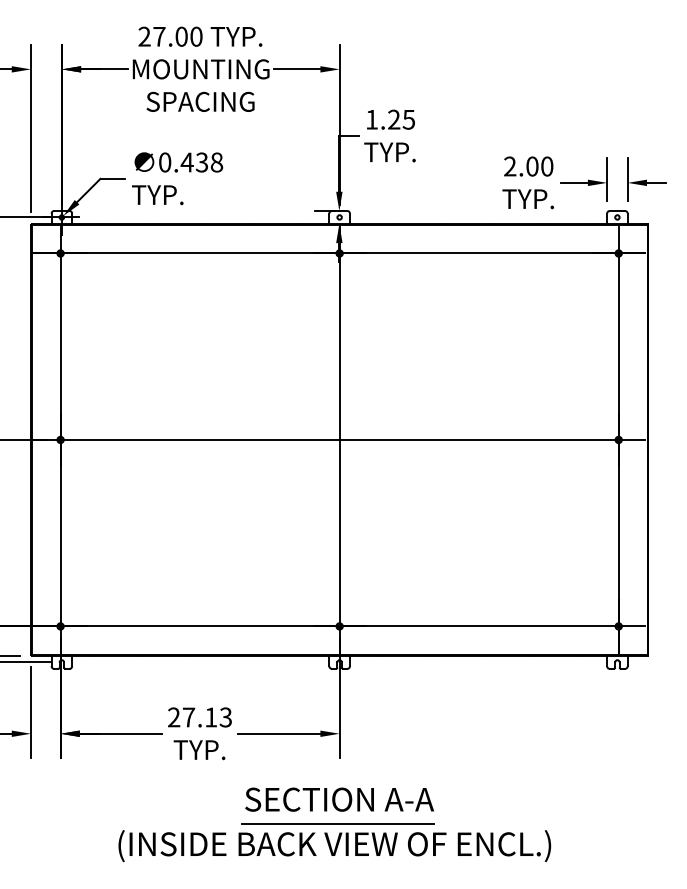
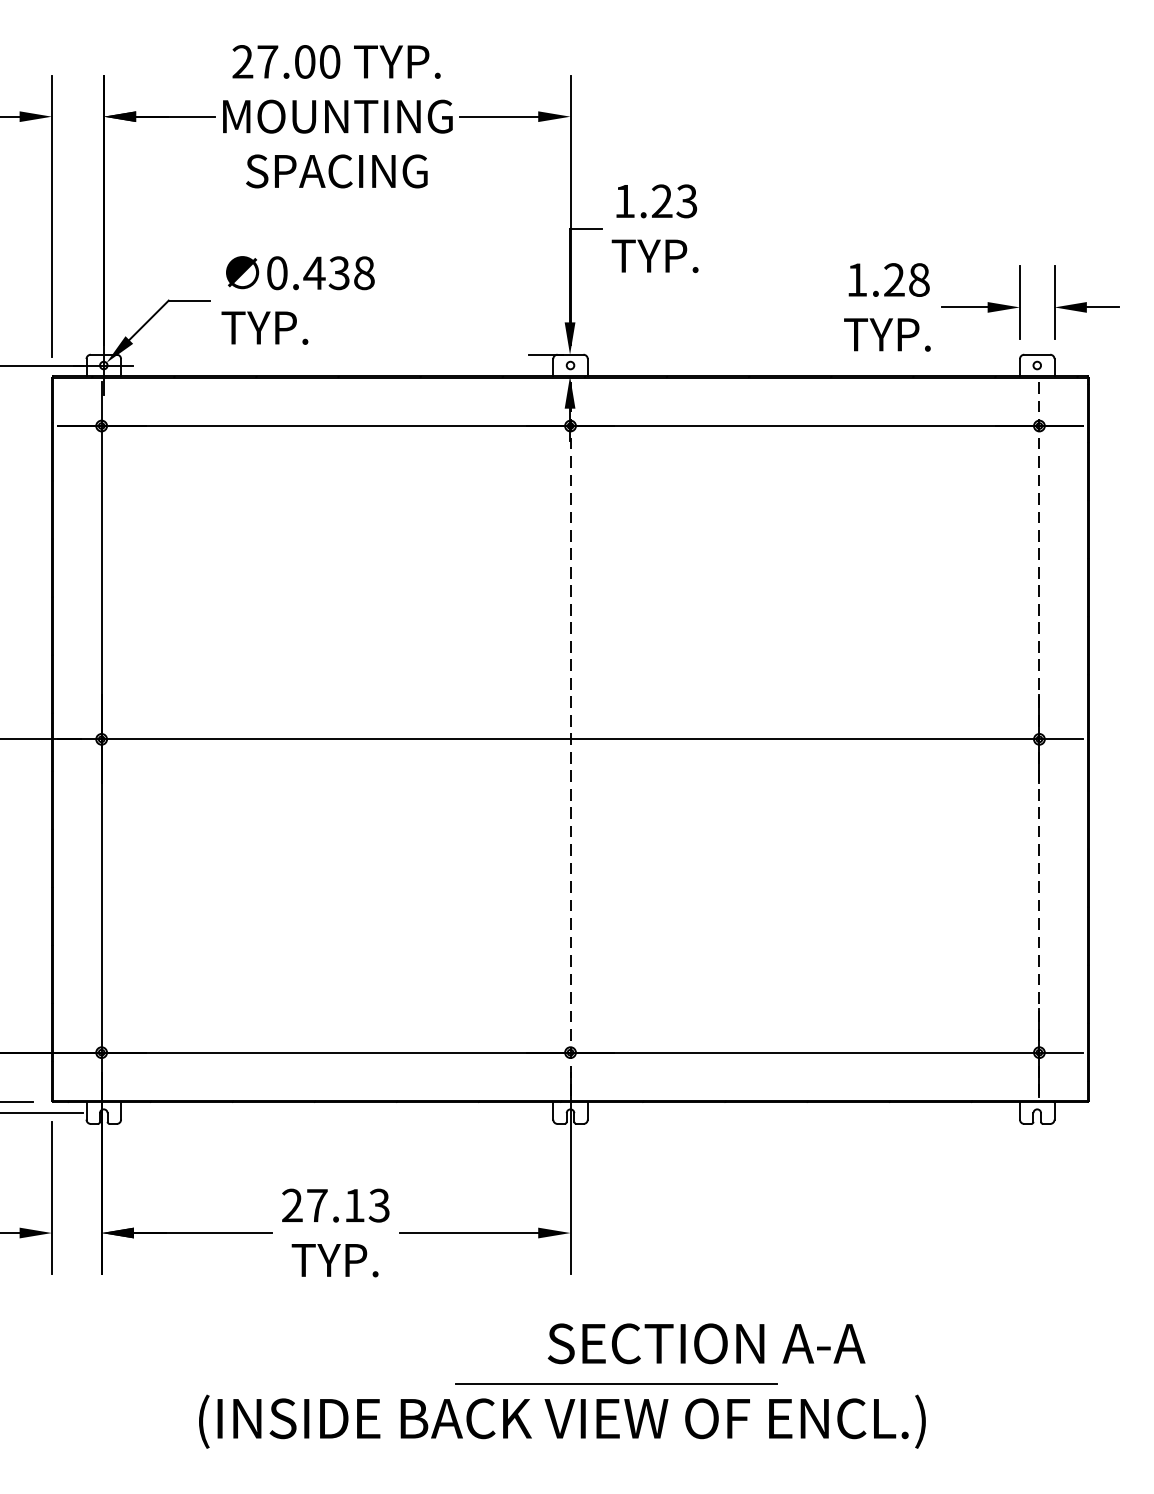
text: (408, 119) -> (686, 200), 1.25 -> 1.23
text: (528, 166) -> (887, 279), 2.00 -> 1.28
line: (339, 439) -> (570, 738), solid -> dashed
line: (618, 439) -> (1039, 738), solid -> dashed
text: (339, 799) -> (706, 1343), moved
line: (337, 823) -> (615, 1383), moved

